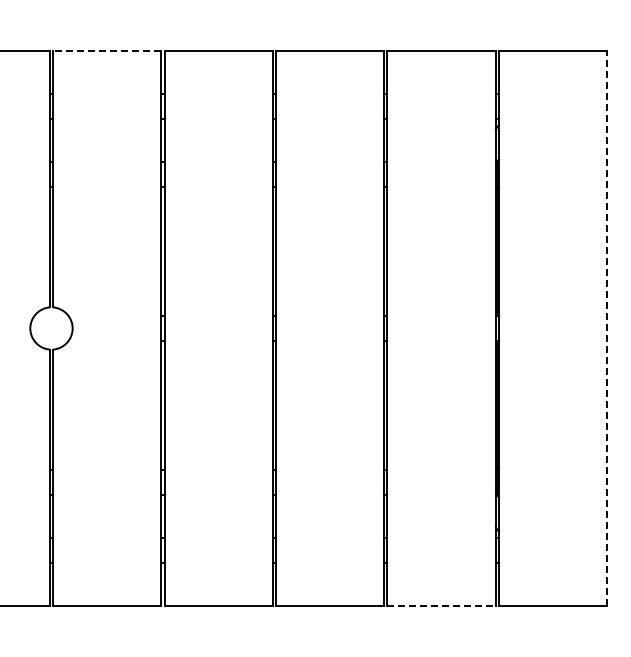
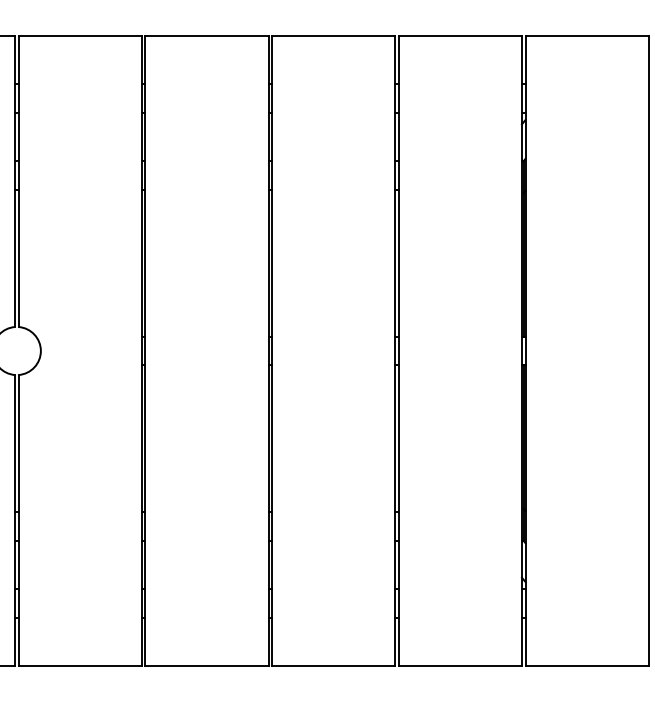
line: (106, 51) -> (79, 36), dashed -> solid
line: (607, 328) -> (648, 351), dashed -> solid
line: (442, 605) -> (461, 665), dashed -> solid

